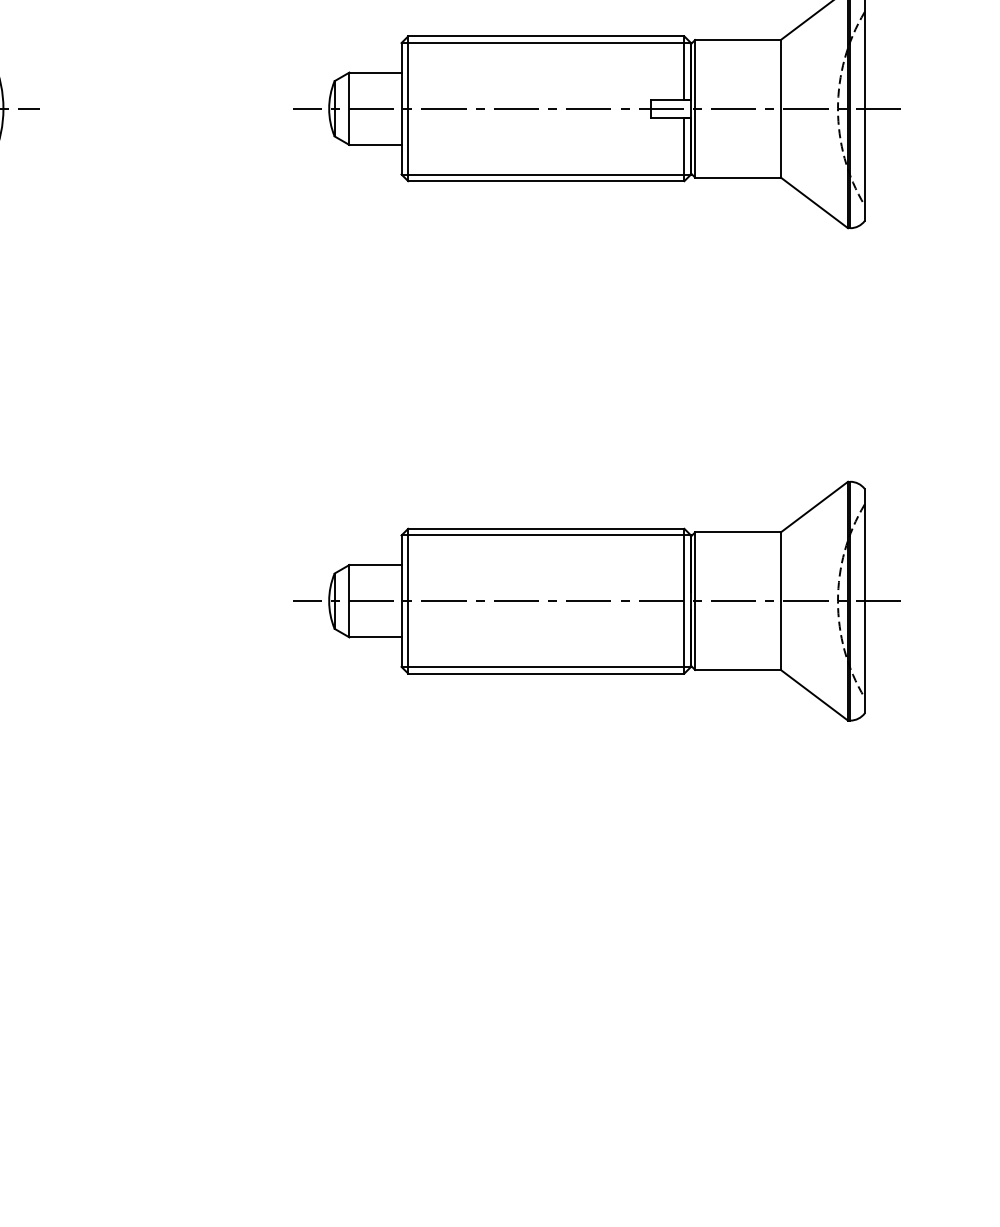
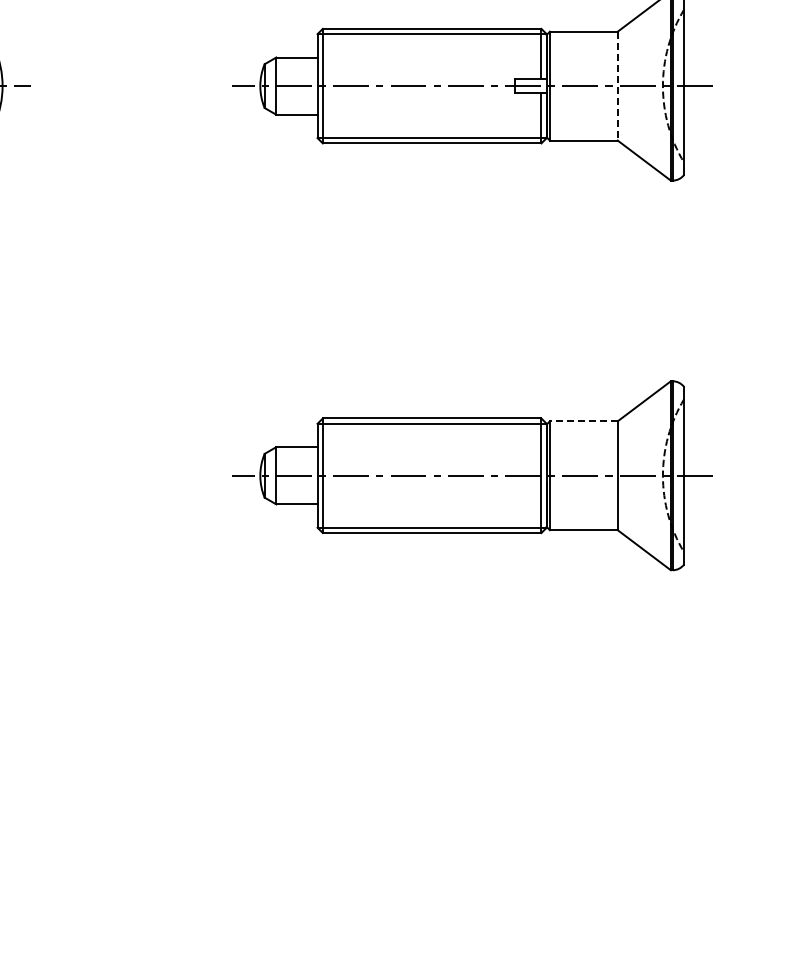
line: (780, 109) -> (617, 86), solid -> dashed
line: (737, 532) -> (583, 421), solid -> dashed

